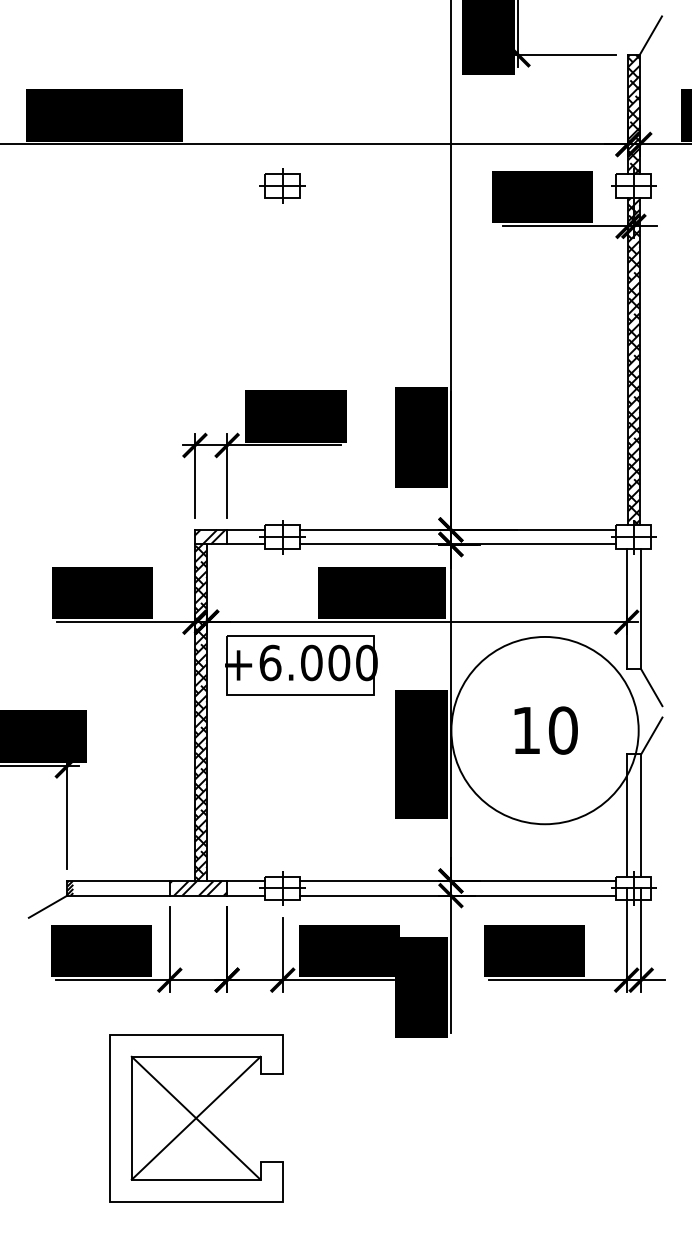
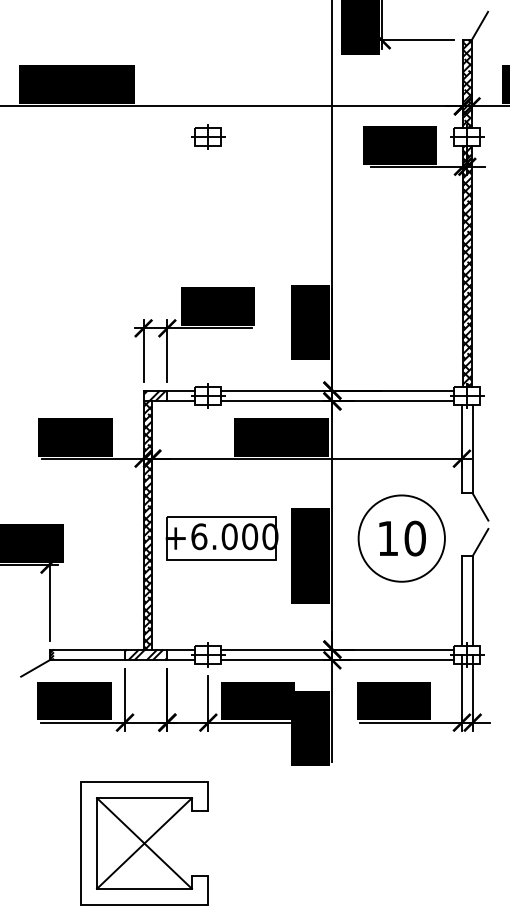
part: (300, 665) -> (221, 538), moved
circle: (544, 730) -> (401, 538), size x0.62
part: (196, 1118) -> (144, 843), moved

